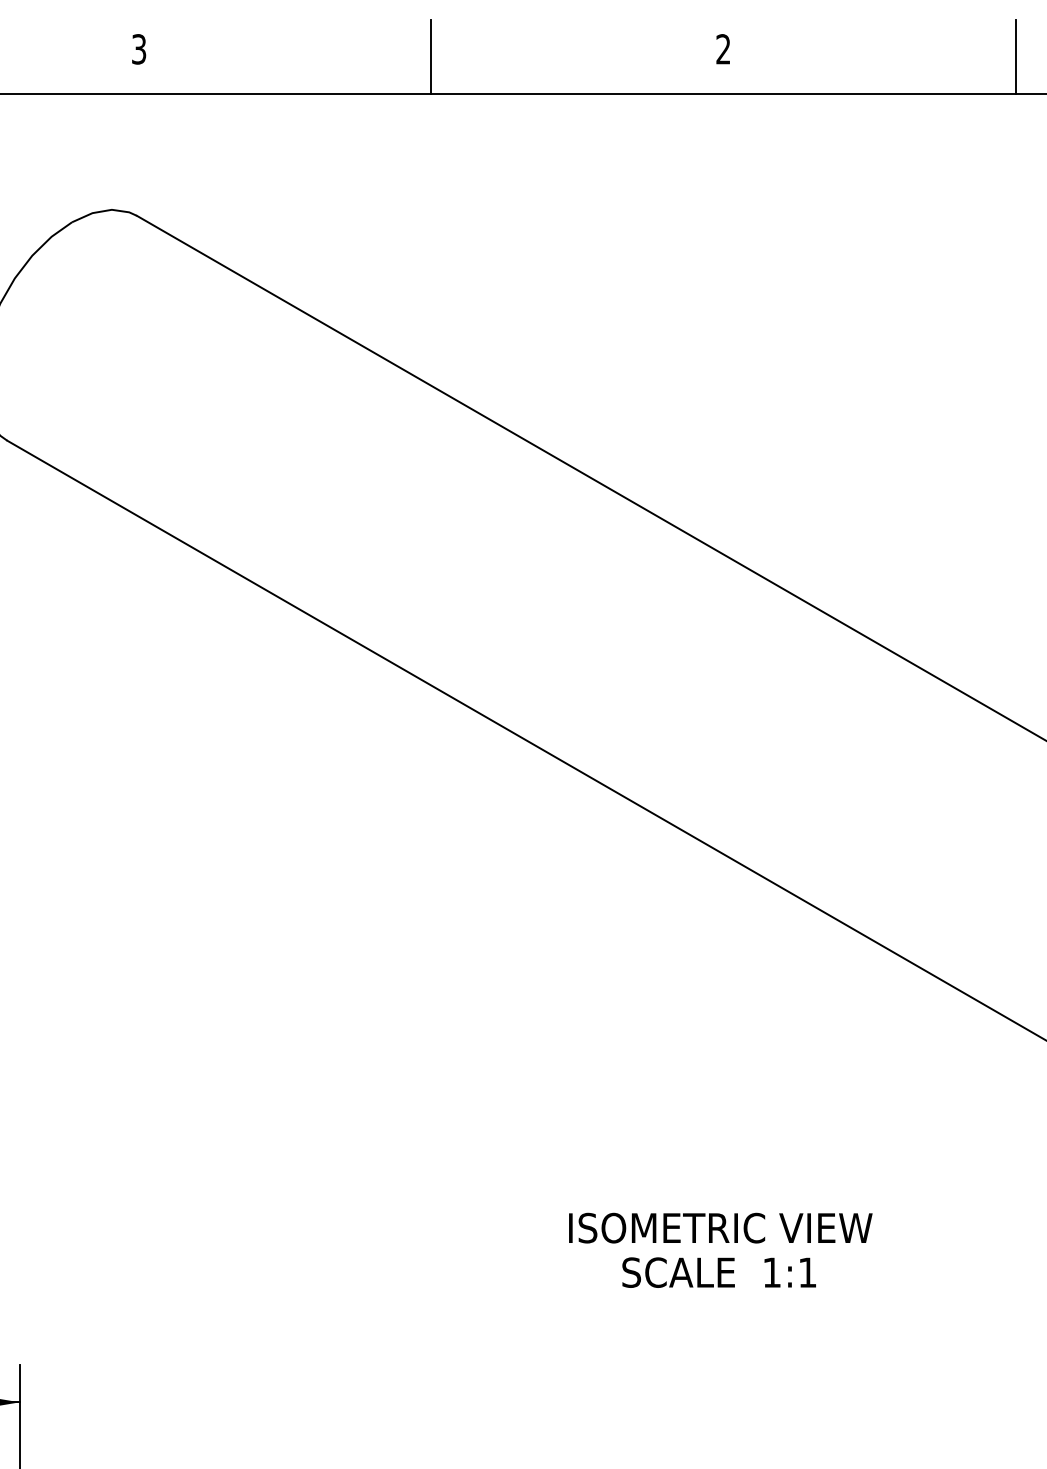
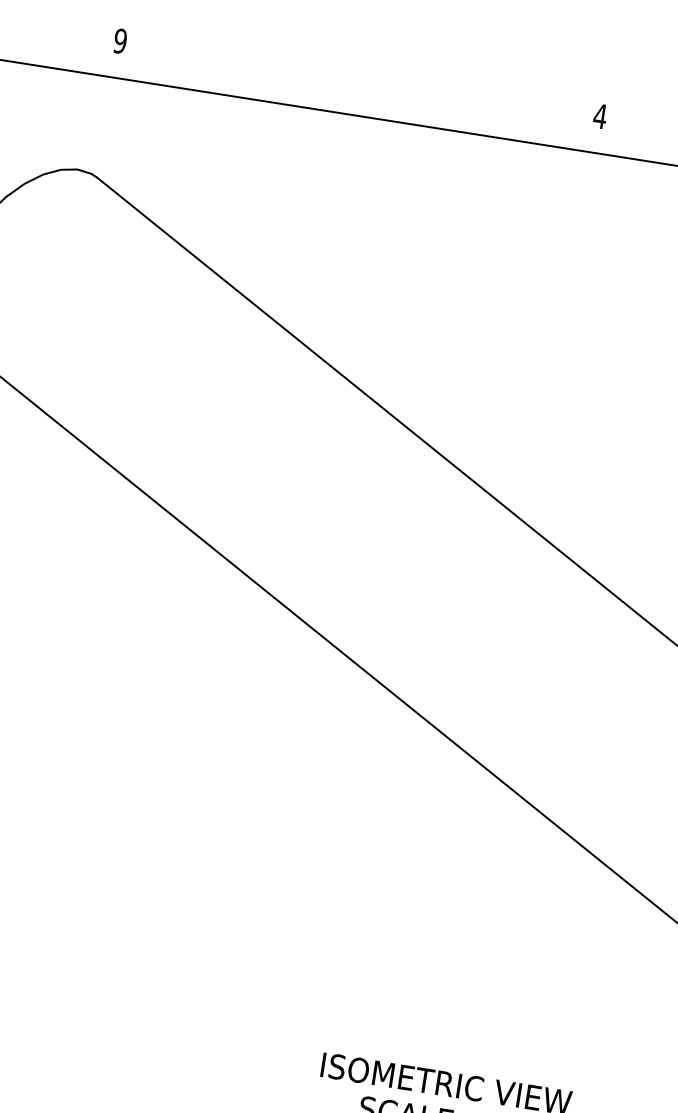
text: (138, 49) -> (119, 41), 3 -> 9
text: (723, 49) -> (600, 116), 2 -> 4
line: (431, 56) -> (359, 84), removed

